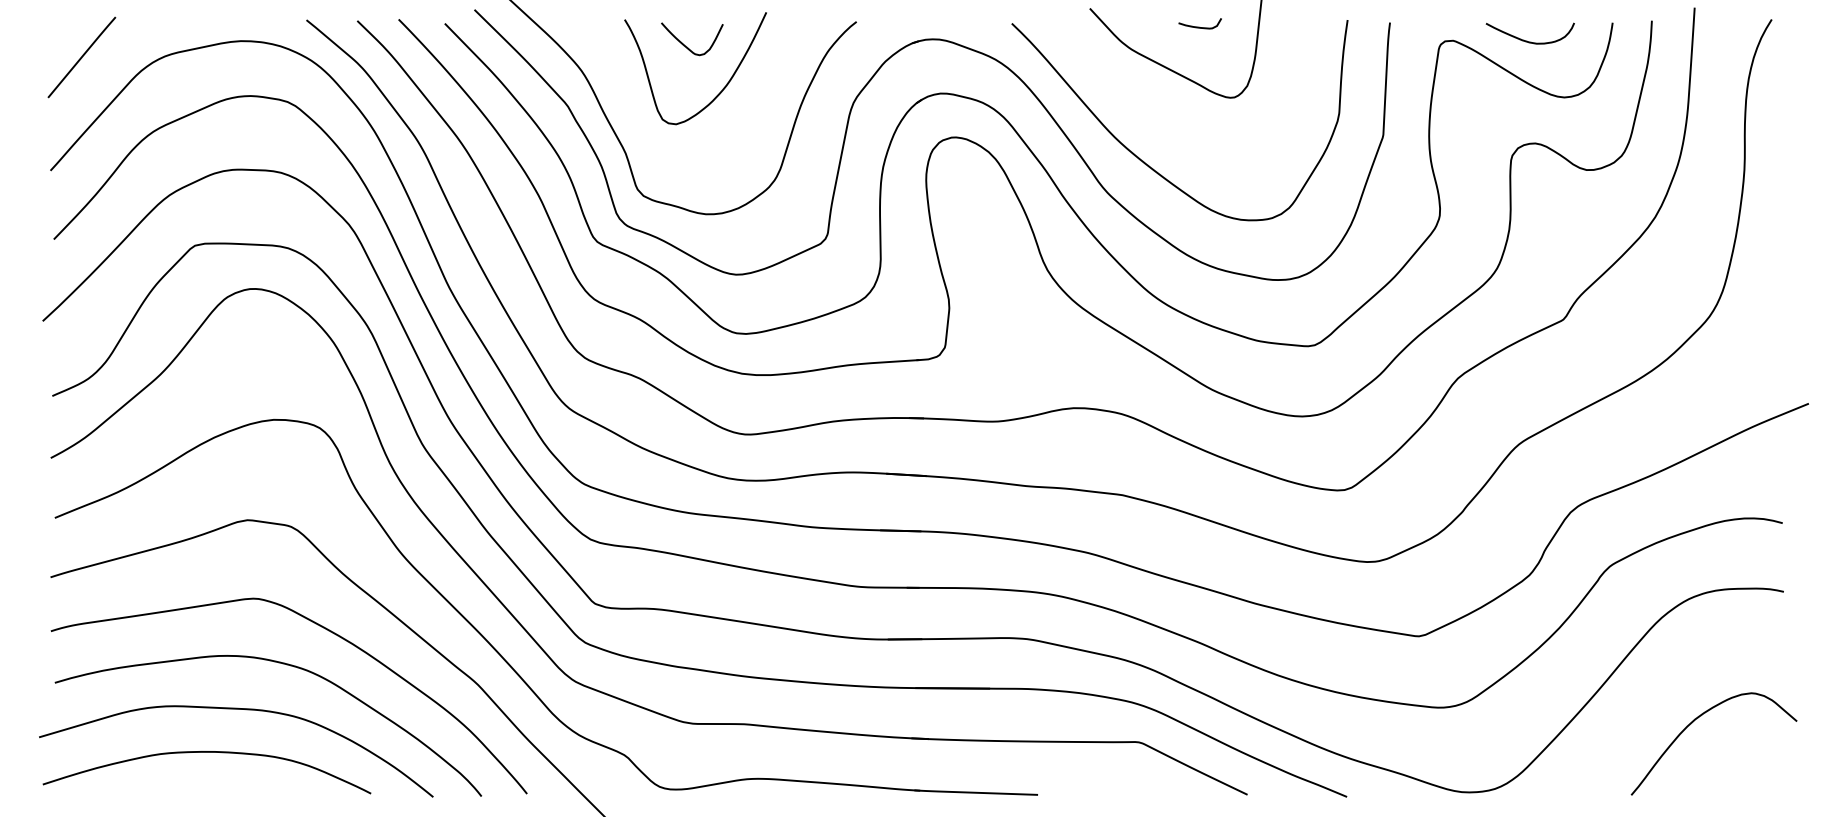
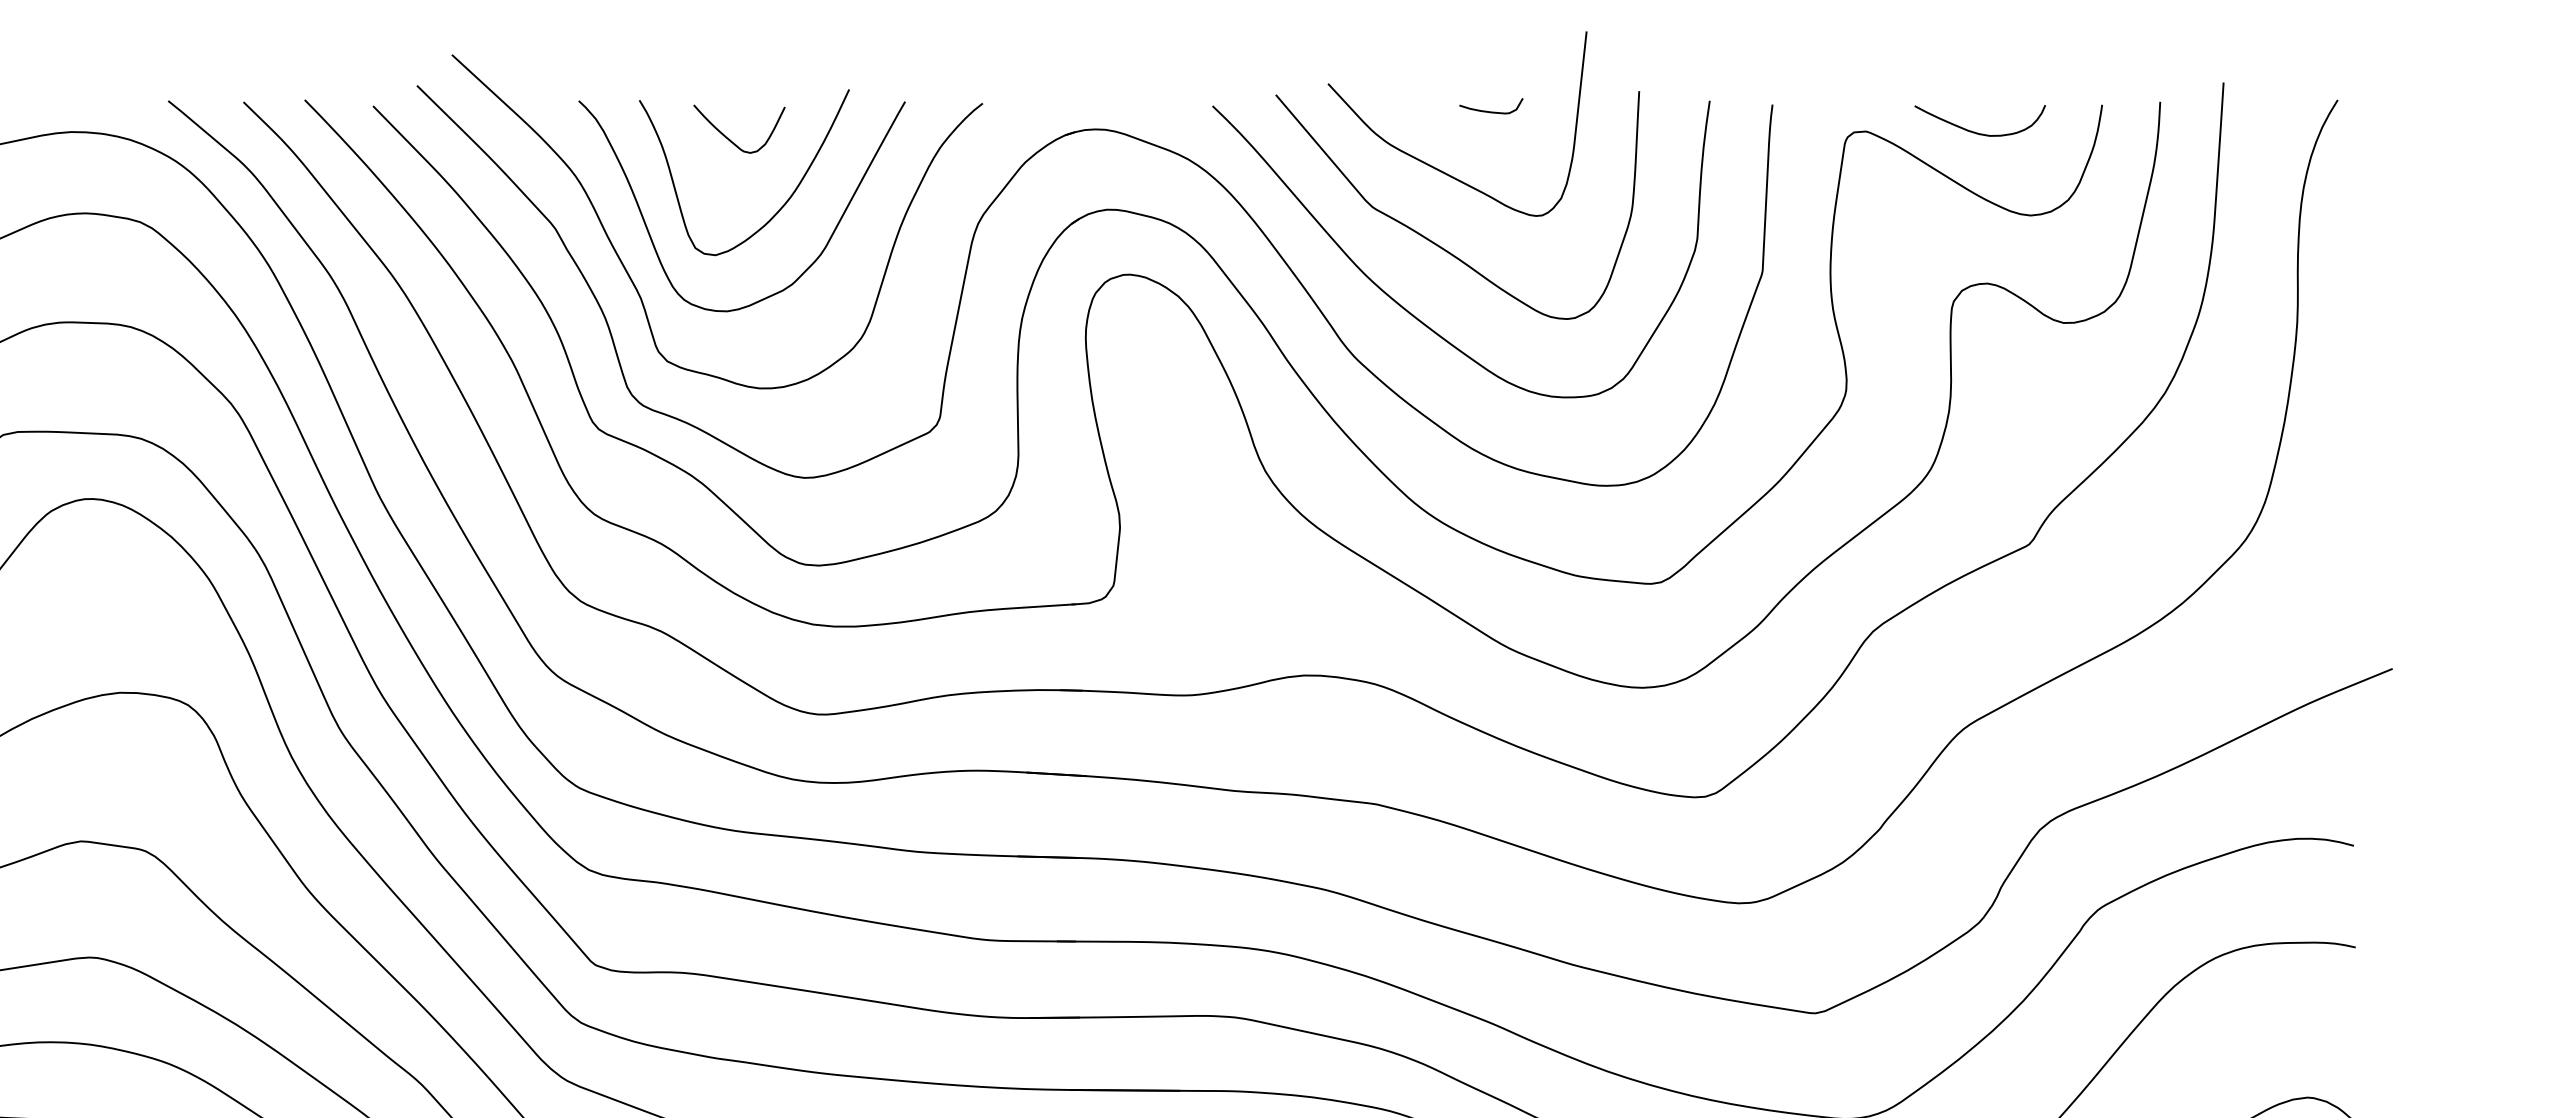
curve: (1162, 115) -> (1435, 242), added
curve: (742, 127) -> (813, 259), added

